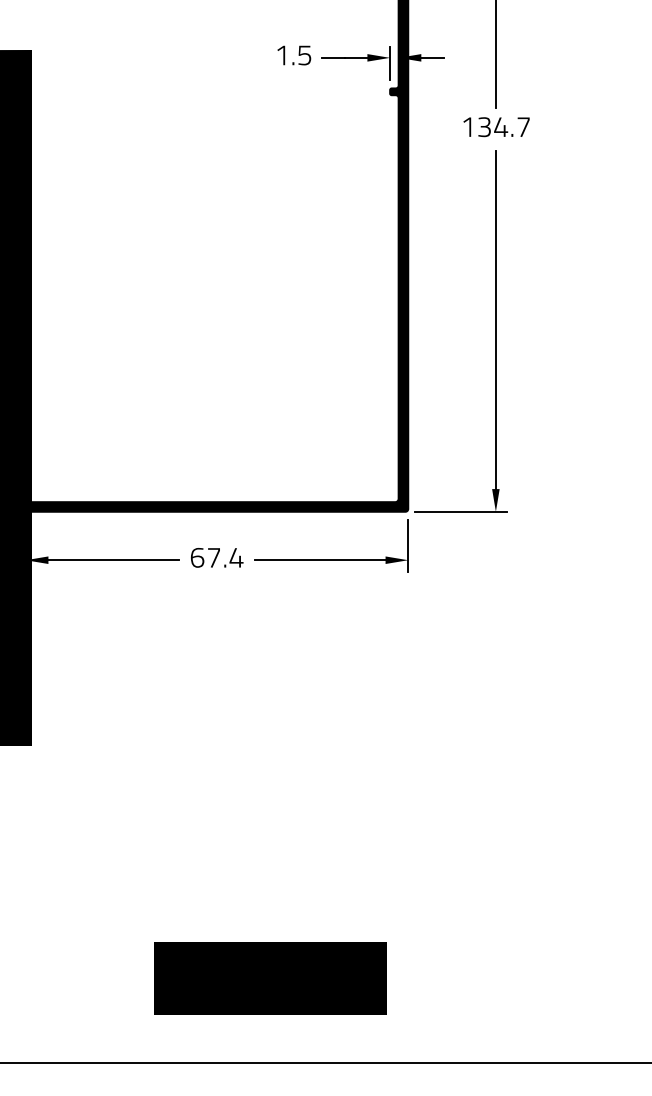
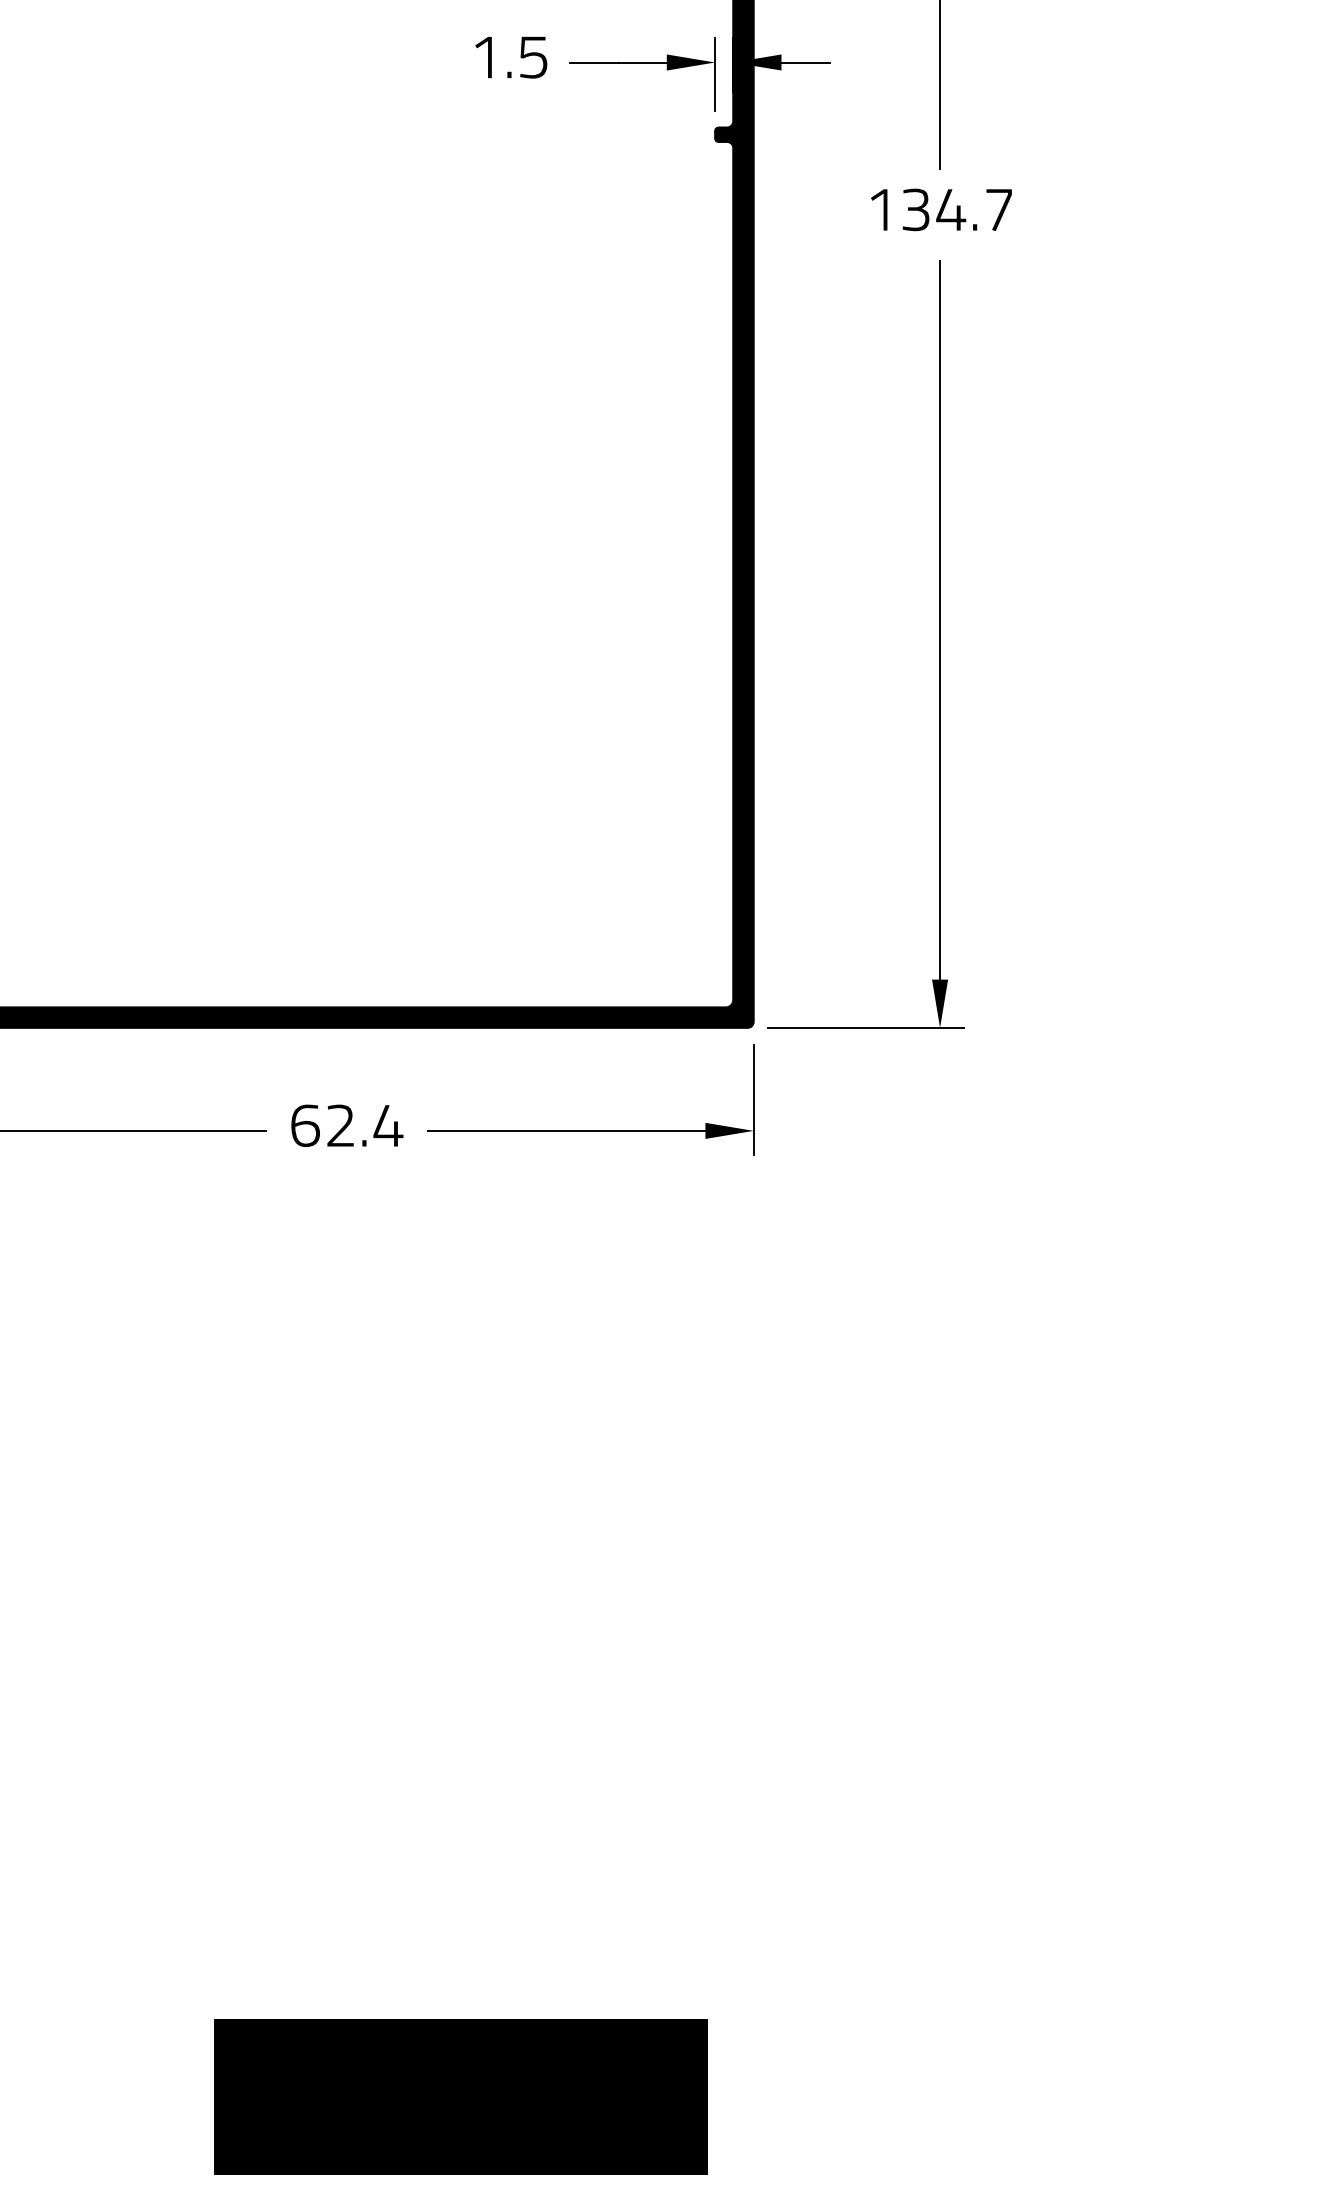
text: (213, 557) -> (339, 1125), 67.4 -> 62.4
text: (270, 978) -> (460, 2096), moved

